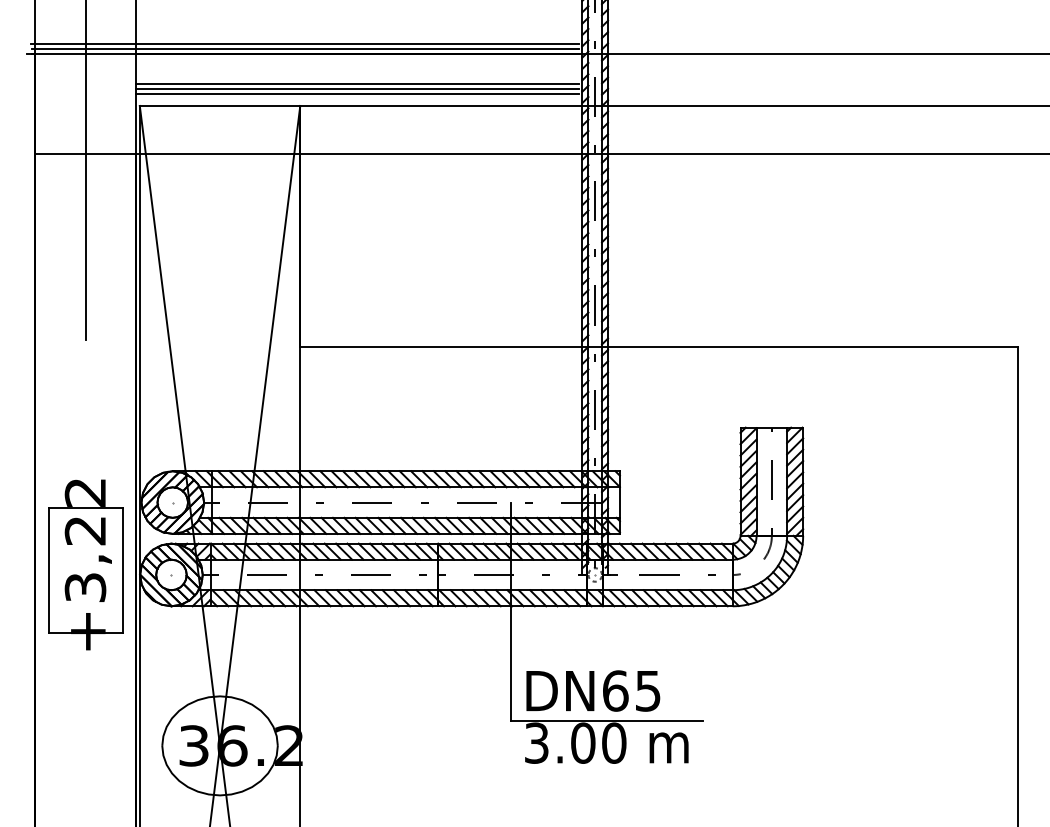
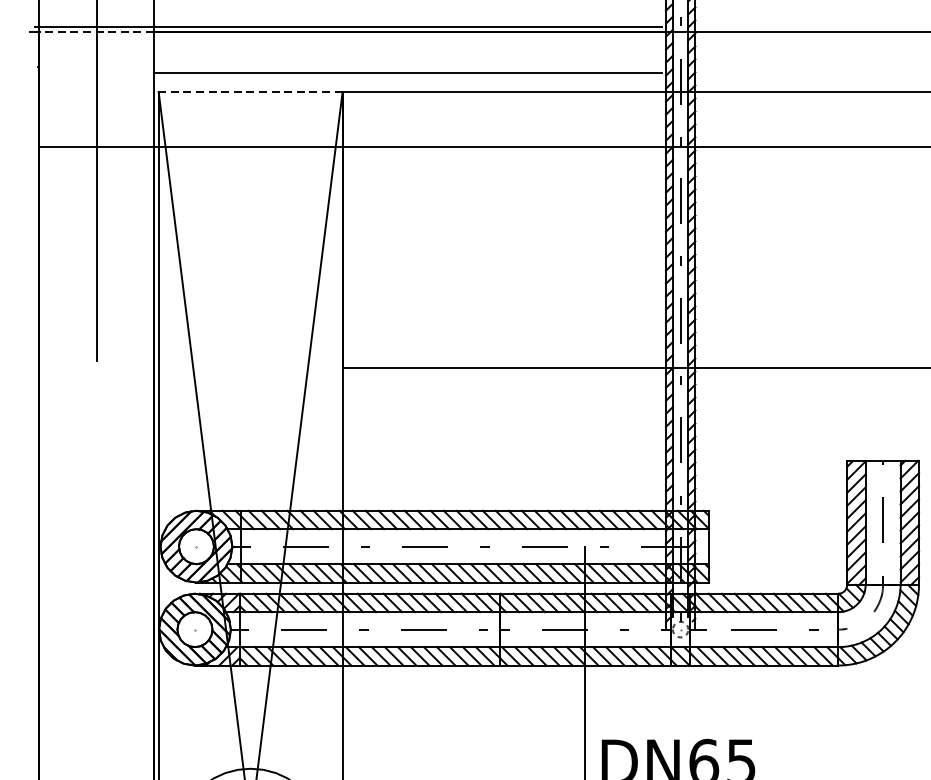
line: (305, 43) -> (348, 20), removed
line: (85, 53) -> (96, 31), solid -> dashed
line: (357, 83) -> (408, 66), removed
line: (357, 93) -> (408, 77), removed
line: (219, 105) -> (250, 91), solid -> dashed
part: (85, 564) -> (96, 617), removed

